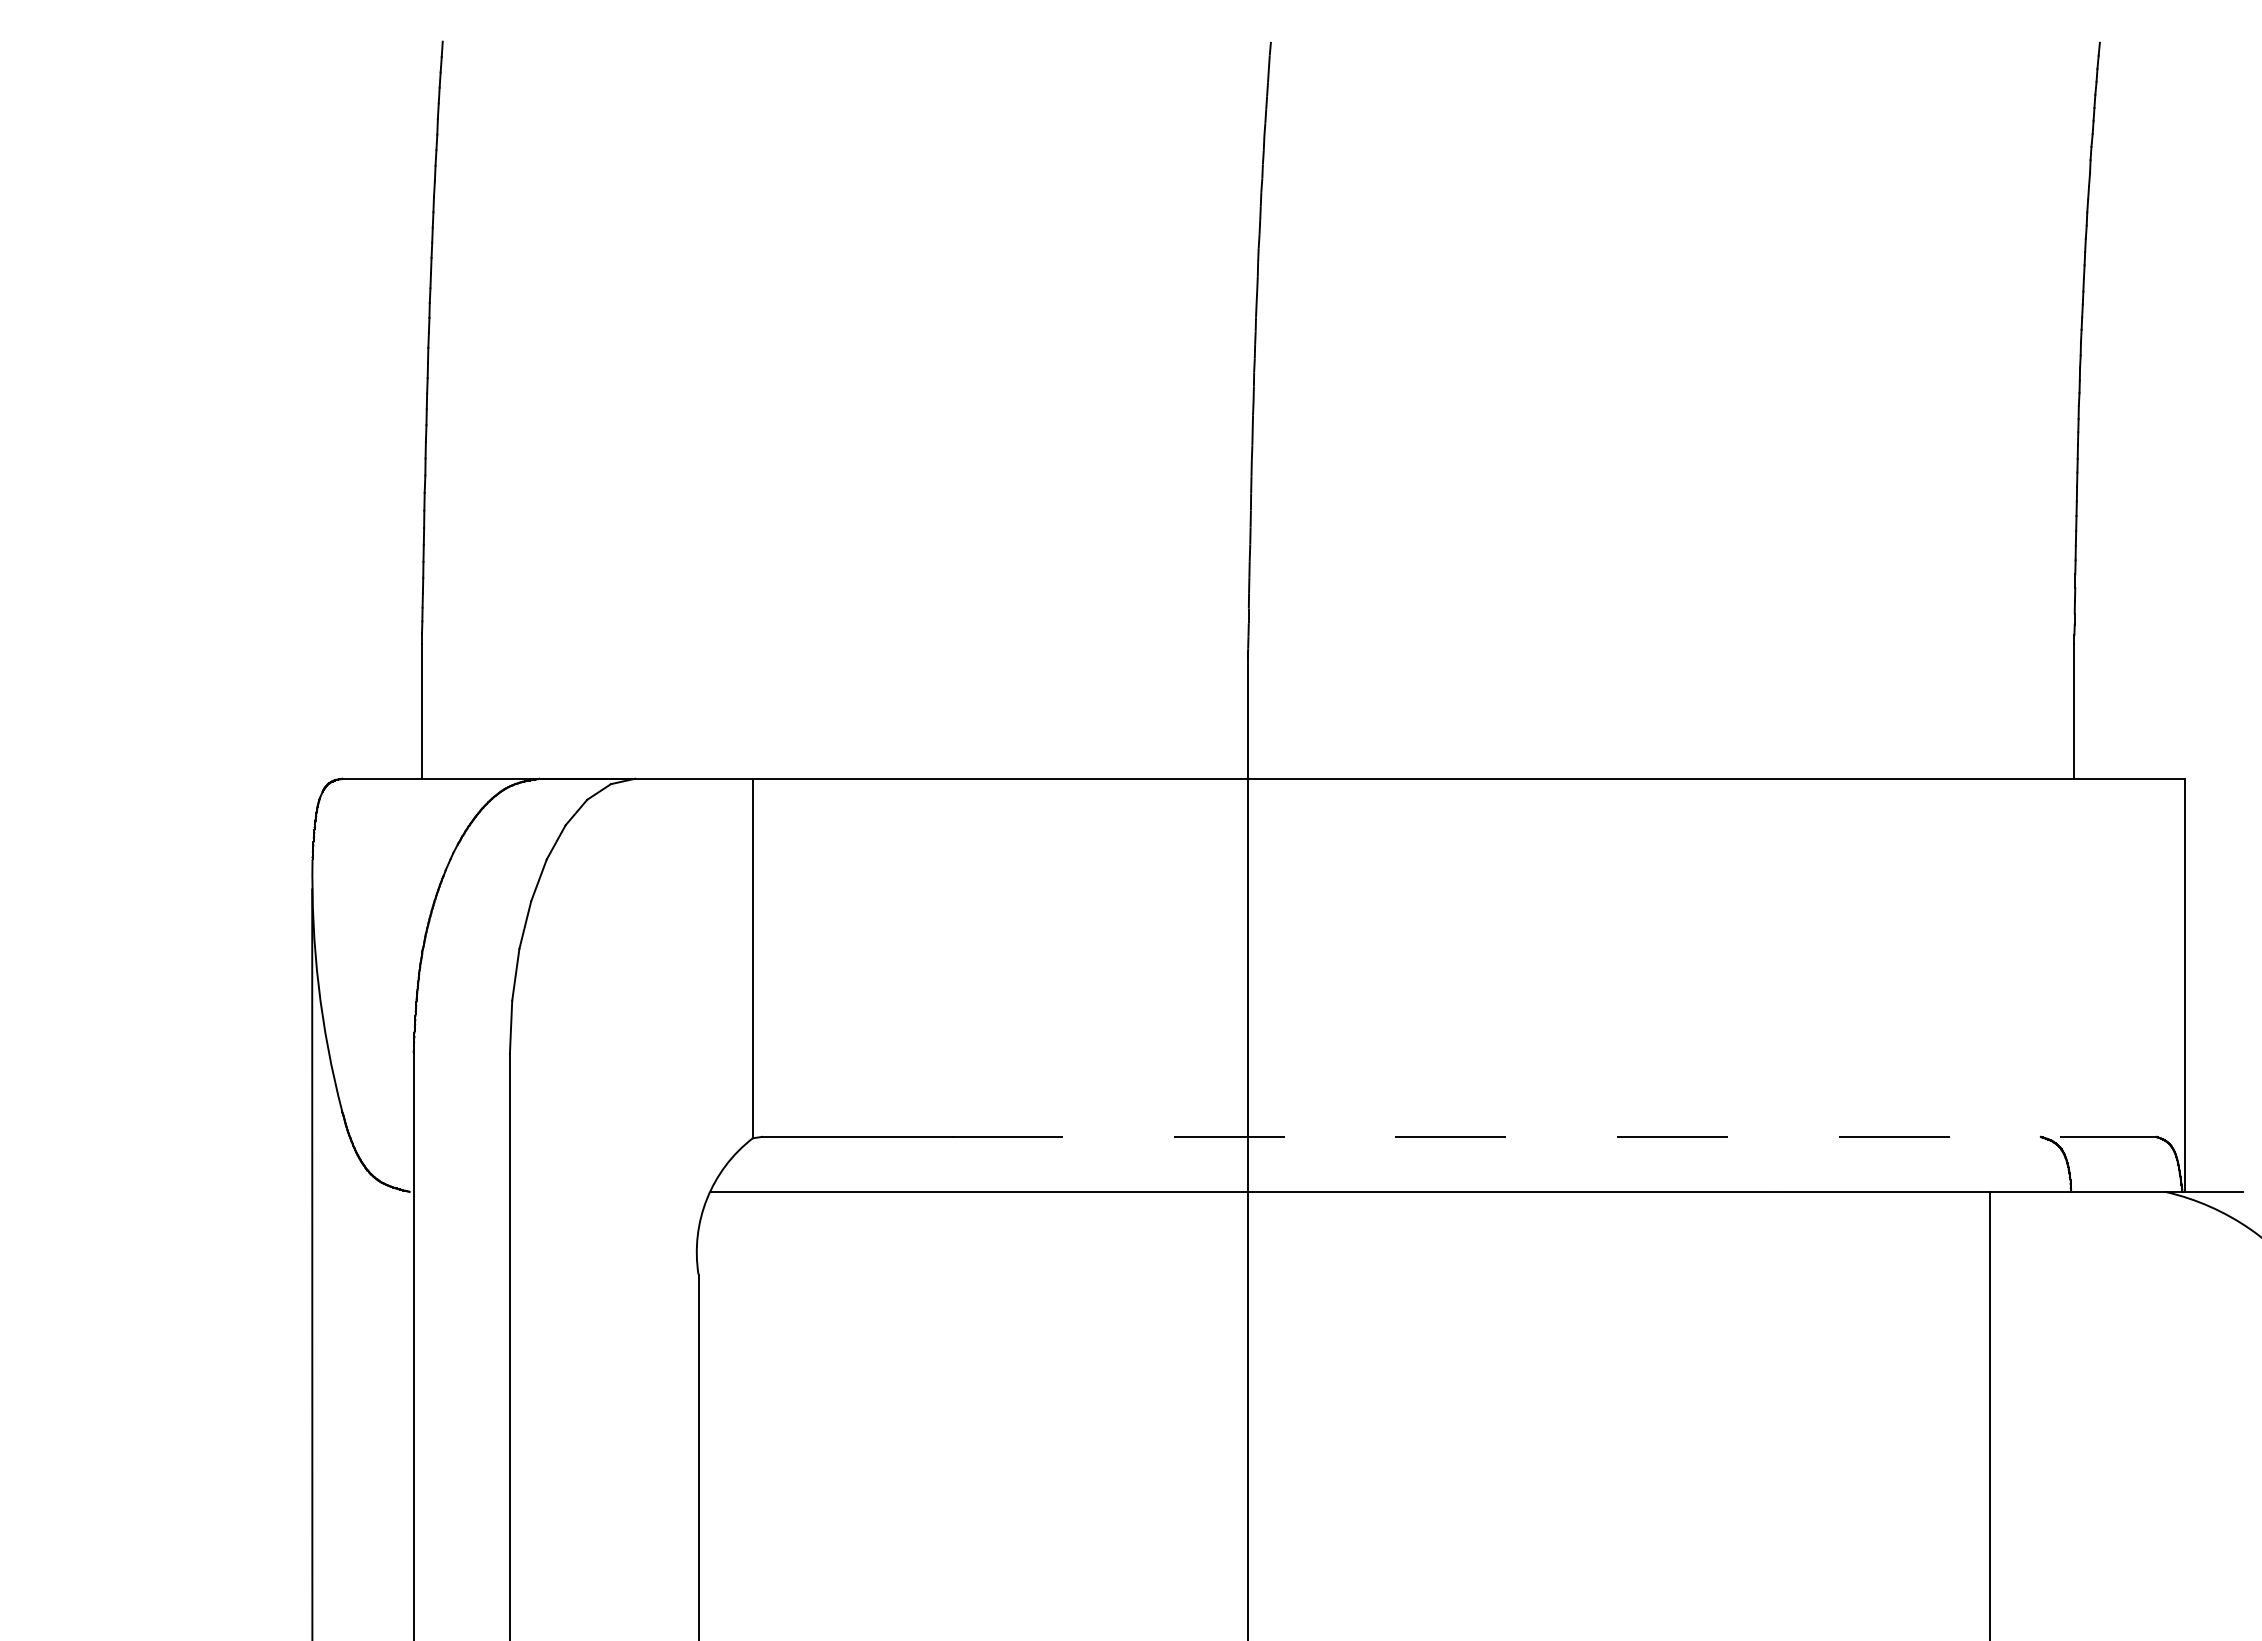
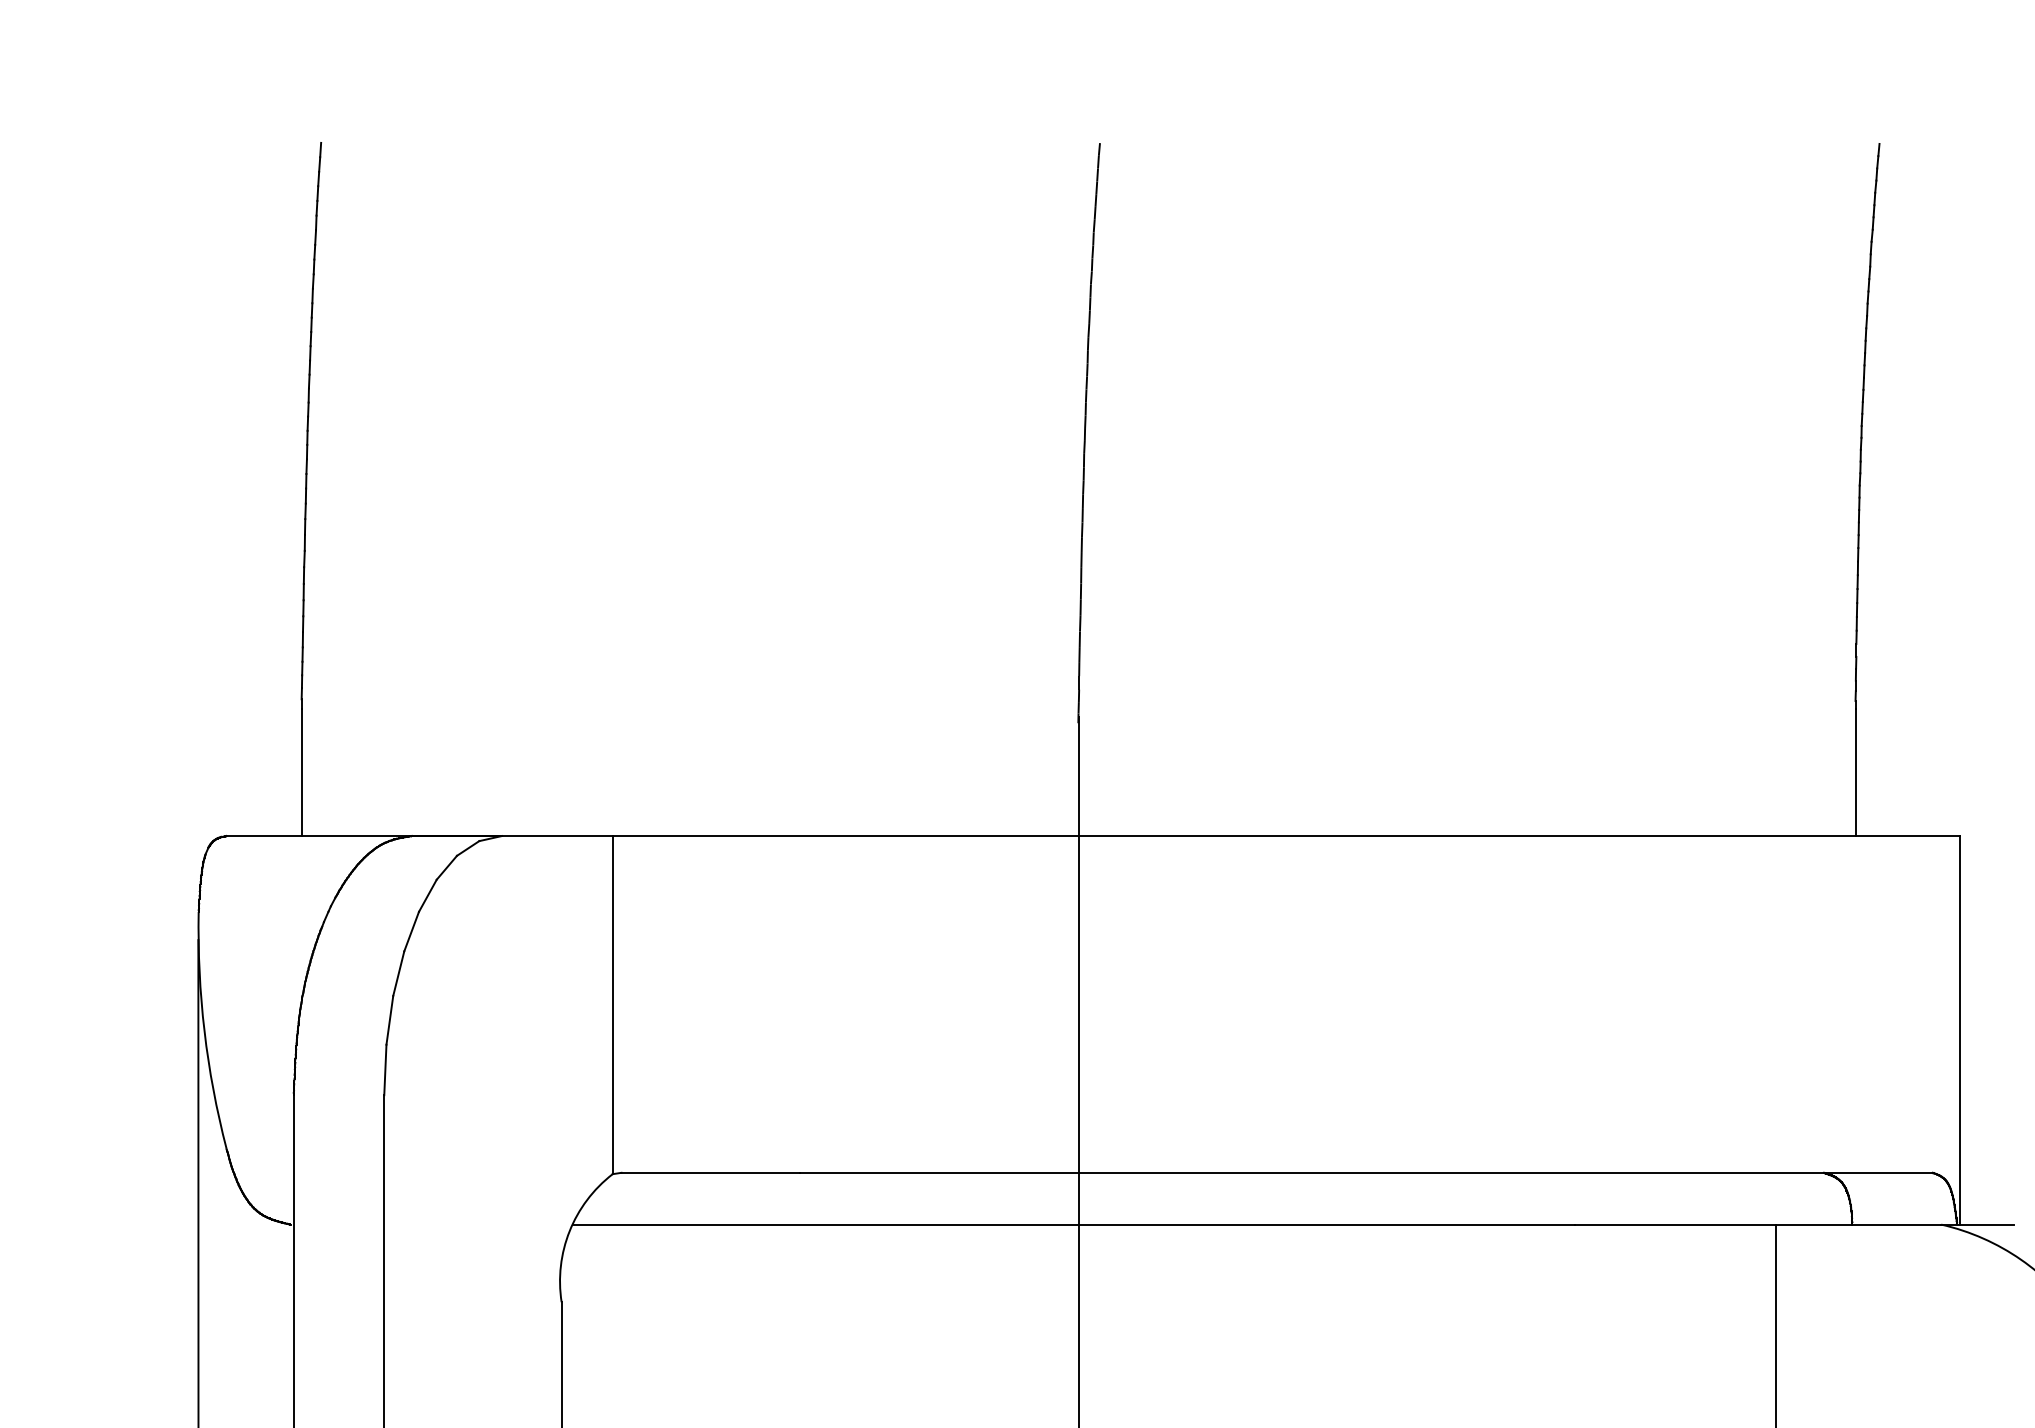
line: (1554, 1136) -> (1366, 1172), dashed -> solid

